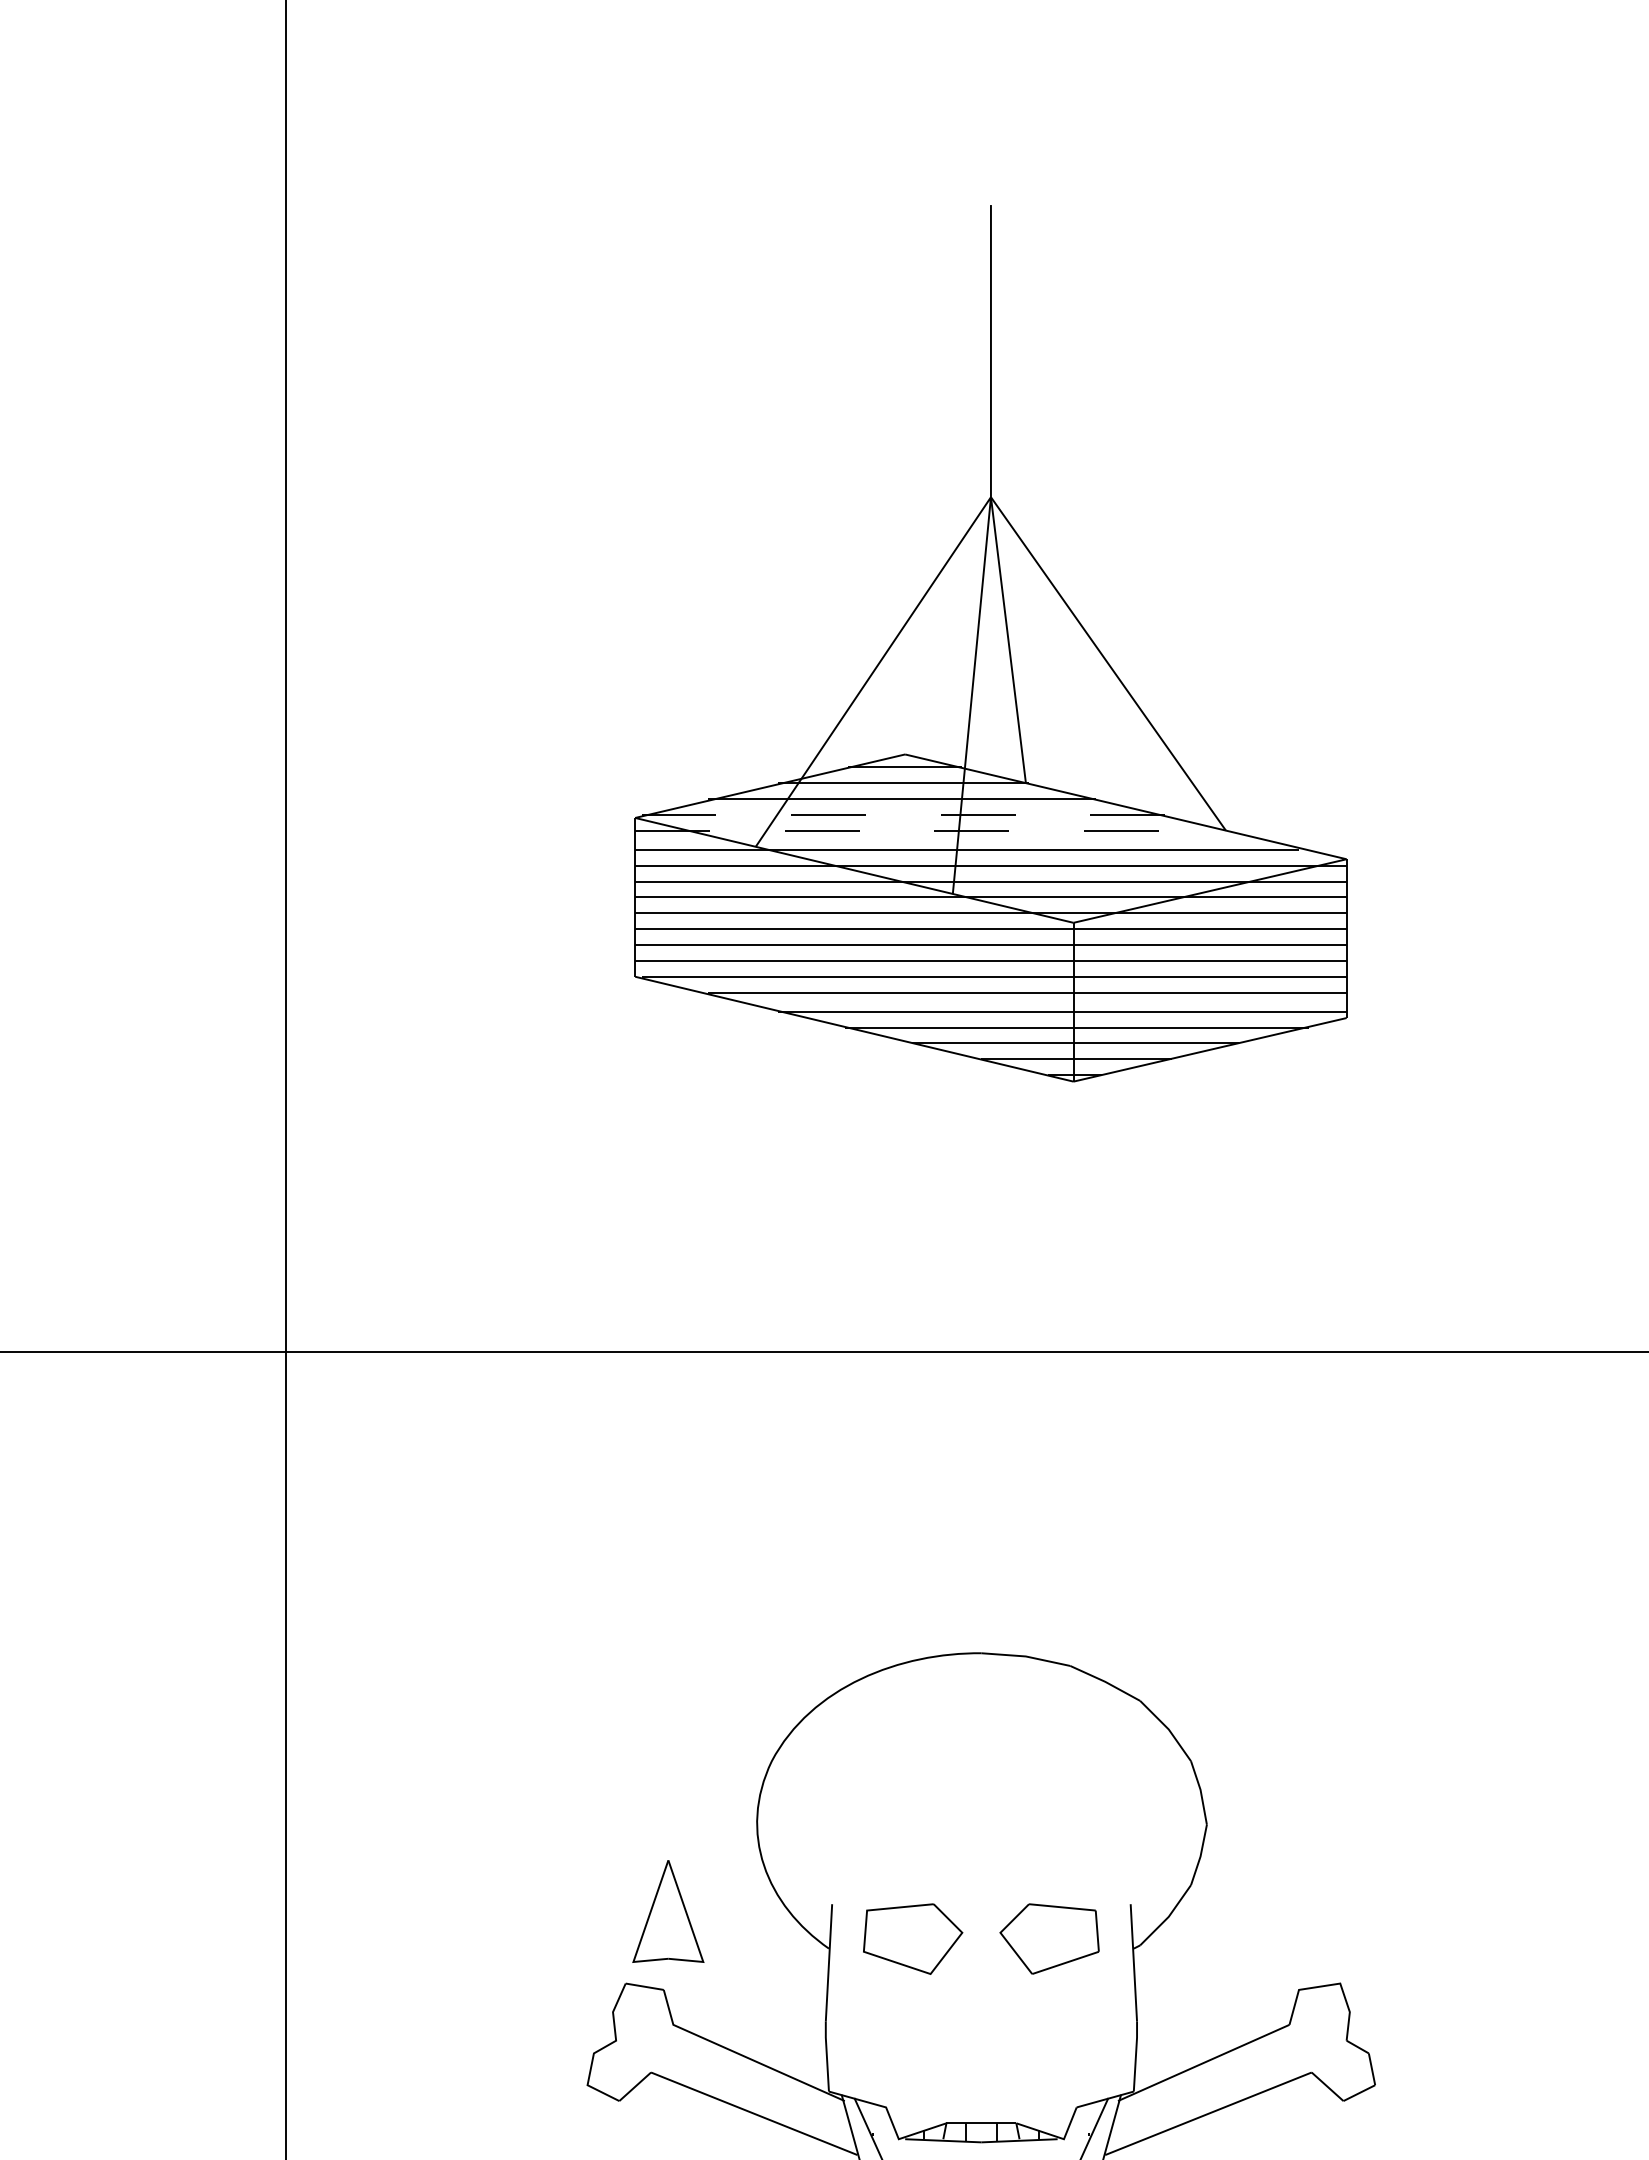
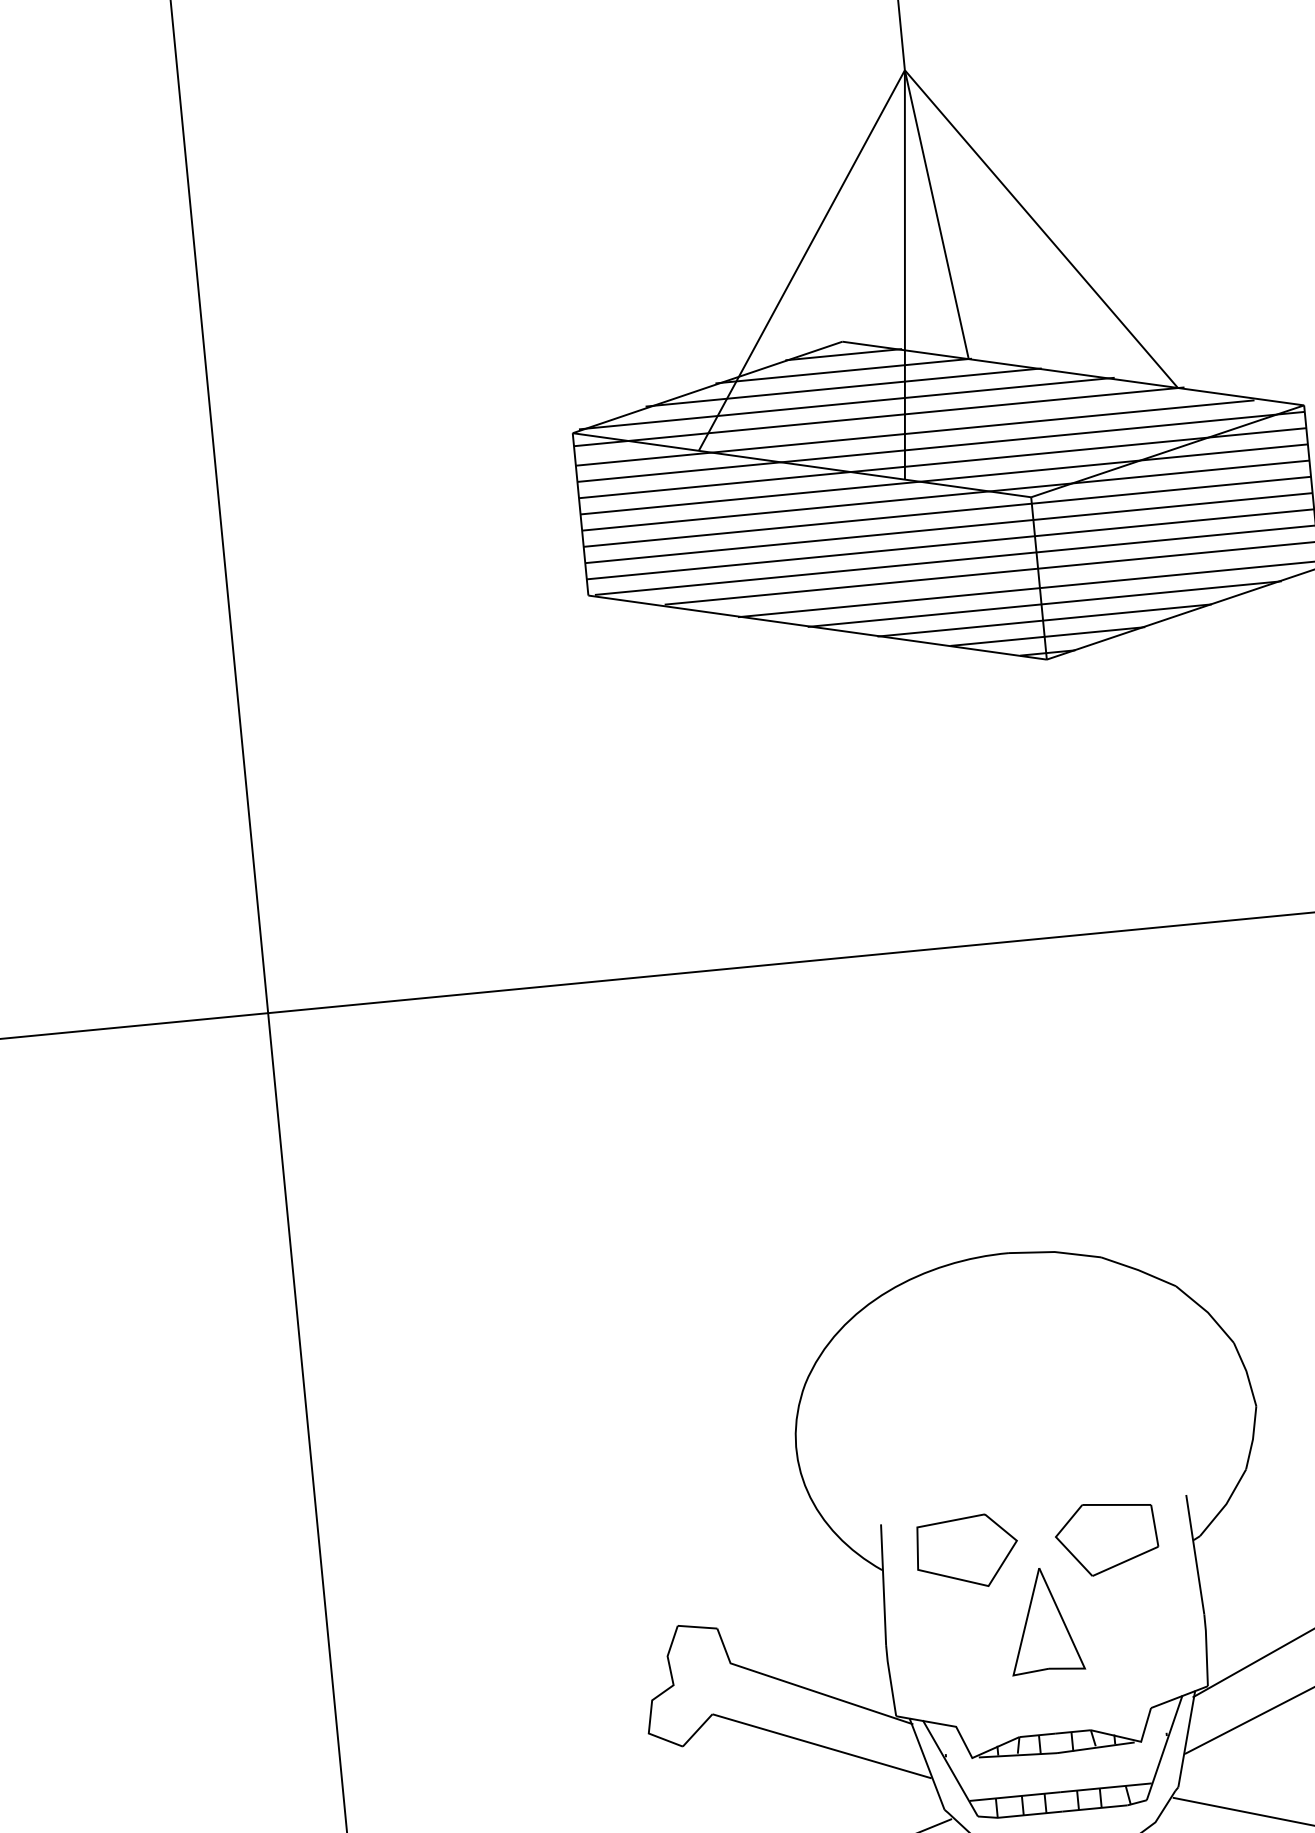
line: (904, 814) -> (847, 403), dashed -> solid
line: (933, 830) -> (878, 416), dashed -> solid
part: (668, 1911) -> (1044, 1620), moved

